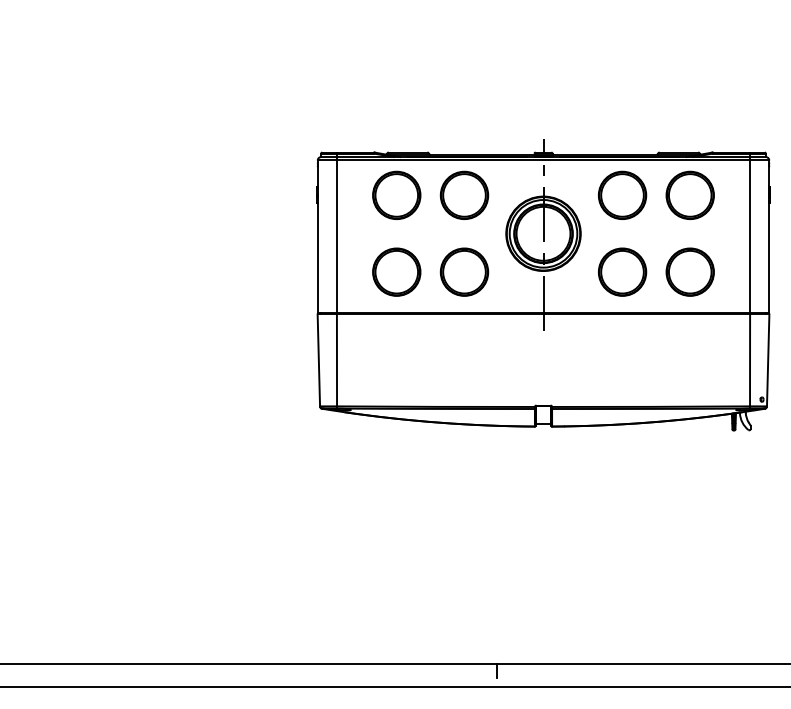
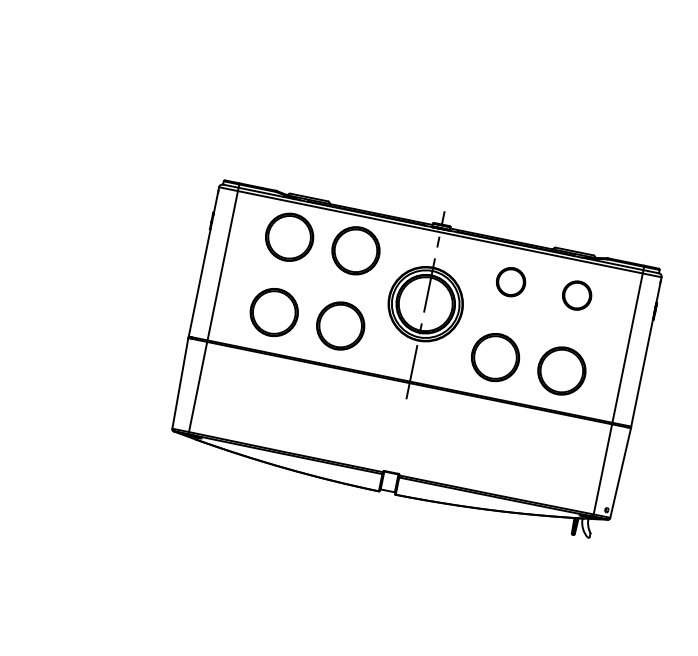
part: (622, 194) -> (510, 281), size x0.6
part: (689, 194) -> (576, 294), size x0.6

